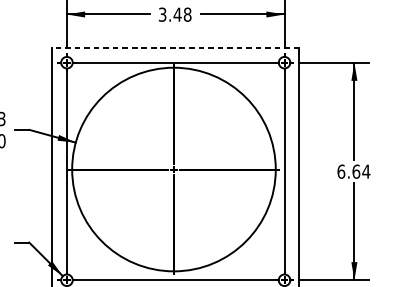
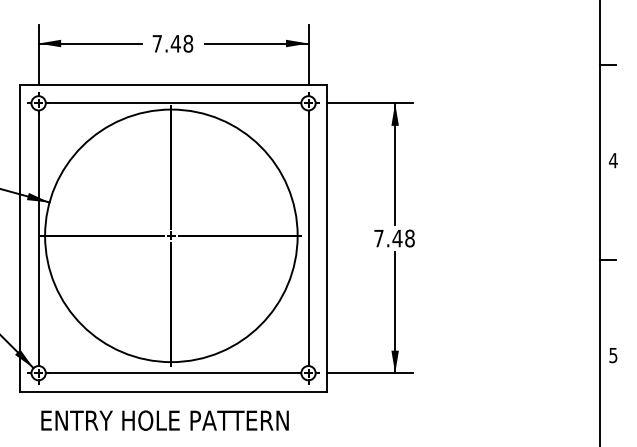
text: (161, 14) -> (156, 43), 3.48 -> 7.48
line: (175, 47) -> (173, 84), dashed -> solid
text: (353, 171) -> (394, 238), 6.64 -> 7.48

